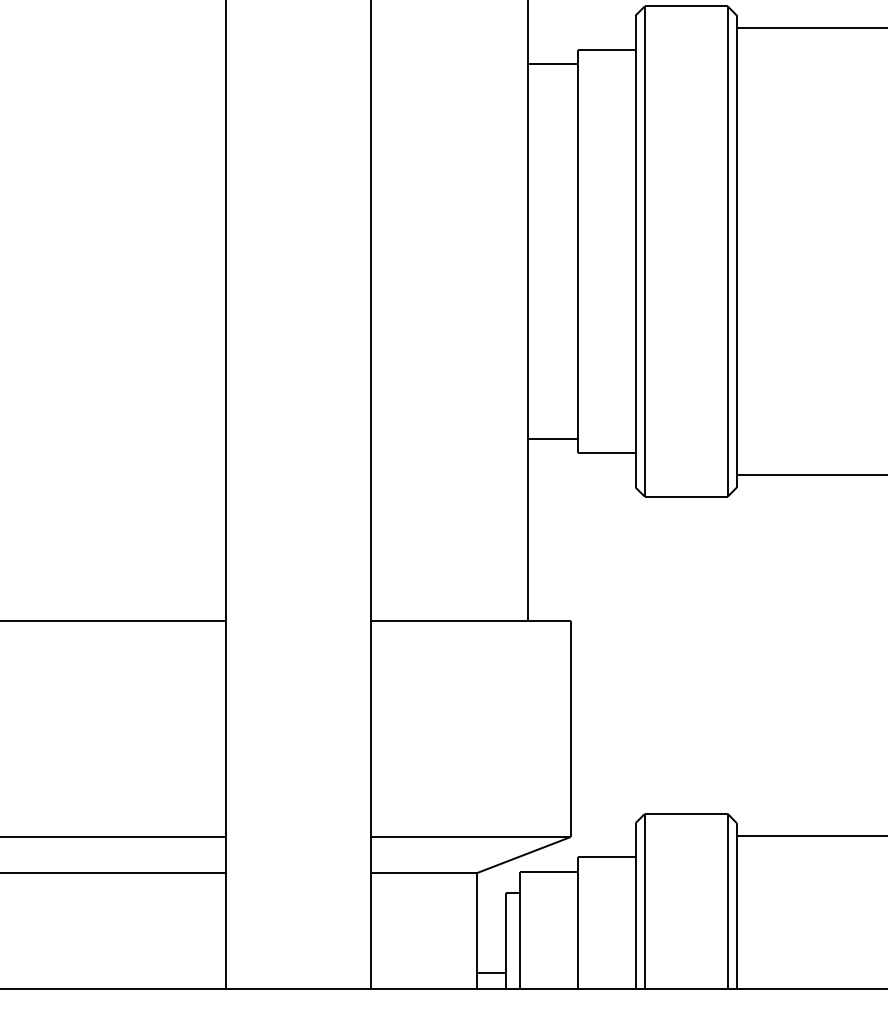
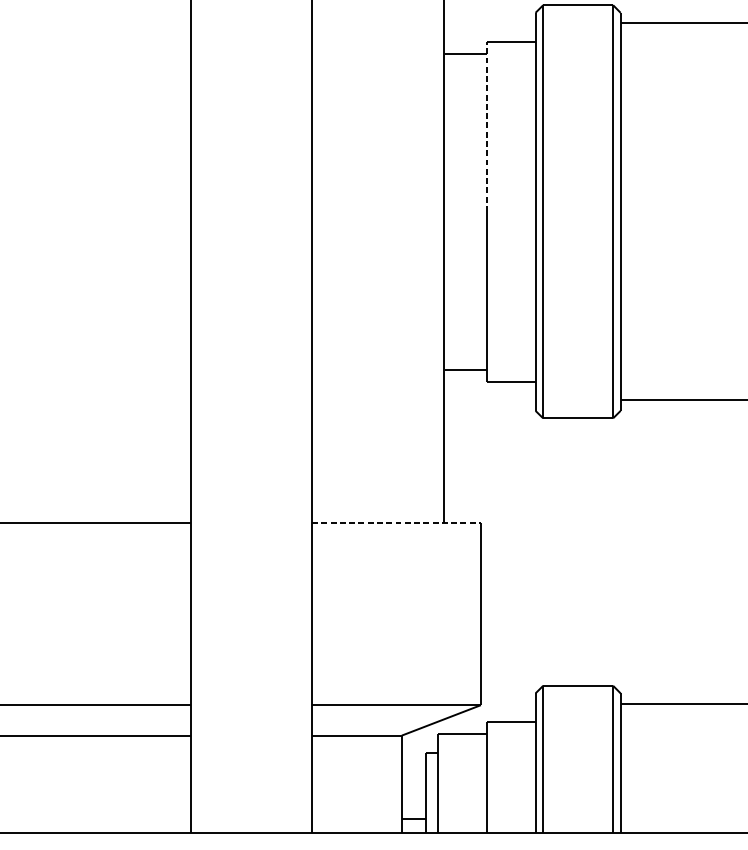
line: (578, 150) -> (487, 126), solid -> dashed
line: (471, 620) -> (397, 522), solid -> dashed

